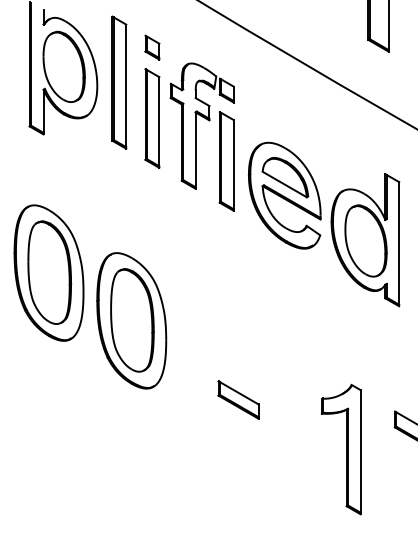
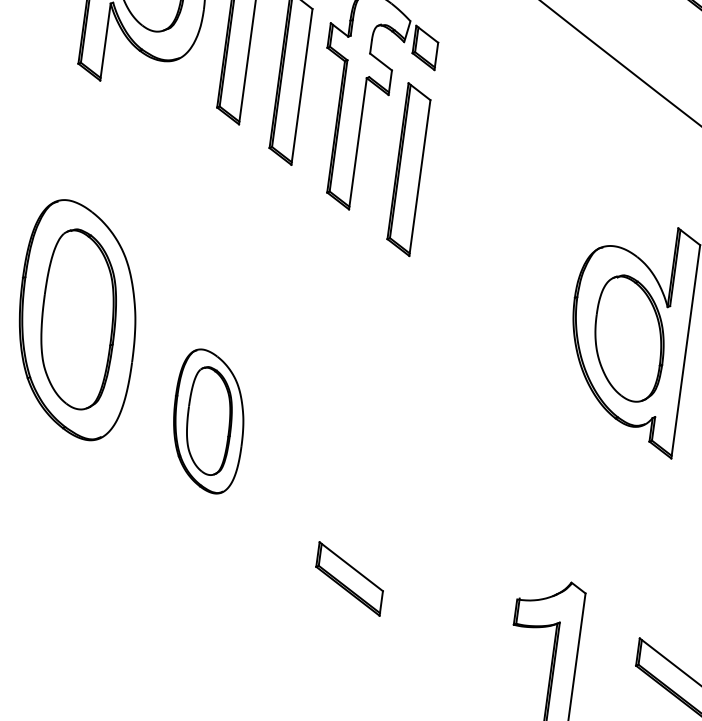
part: (284, 195) -> (500, 241), removed
part: (131, 320) -> (208, 420), size x0.6
part: (238, 399) -> (349, 578), moved

